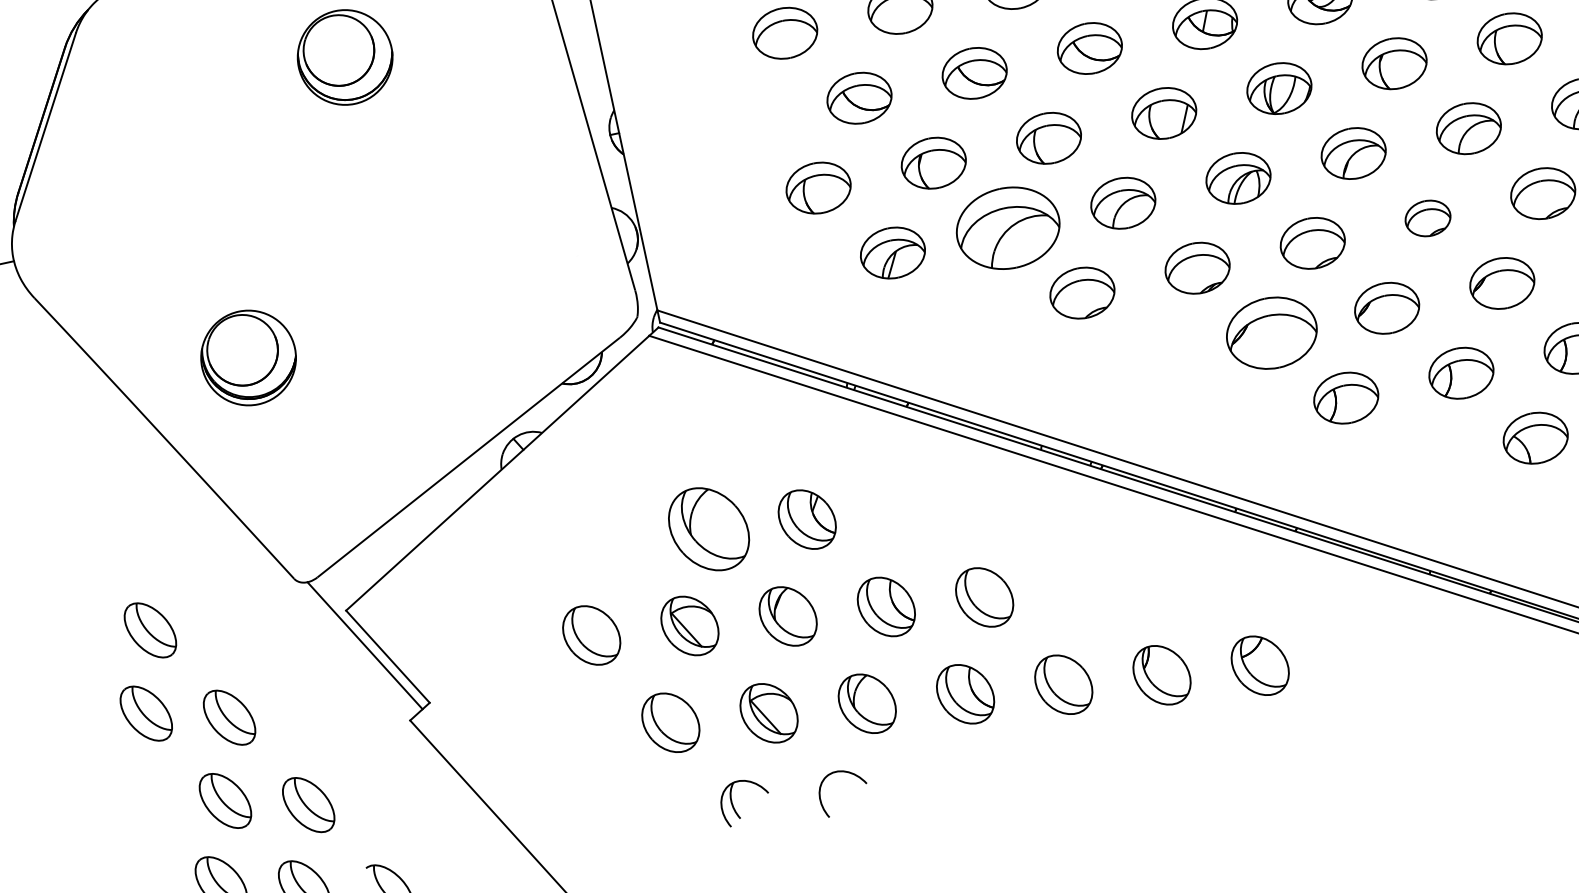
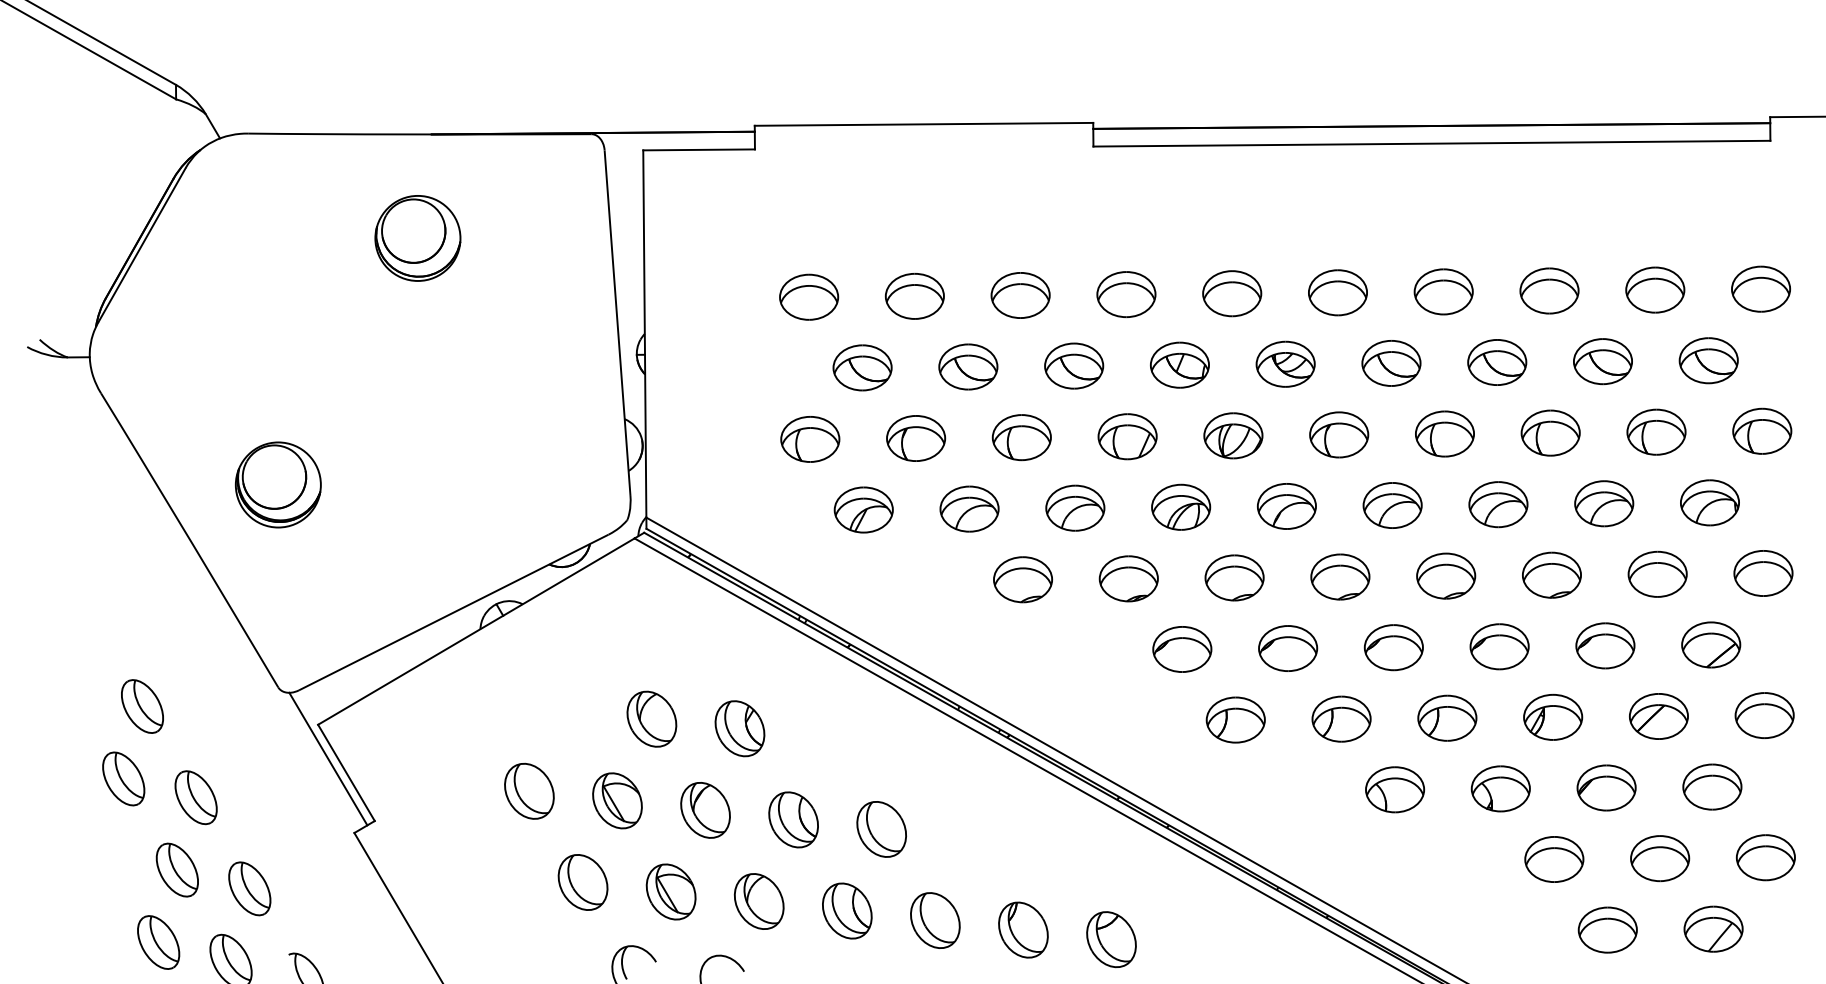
part: (1428, 217) -> (1340, 576), size x1.43
part: (1007, 227) -> (969, 508), size x0.62
part: (1272, 333) -> (1182, 649), size x0.71
part: (708, 528) -> (651, 718), size x0.71

